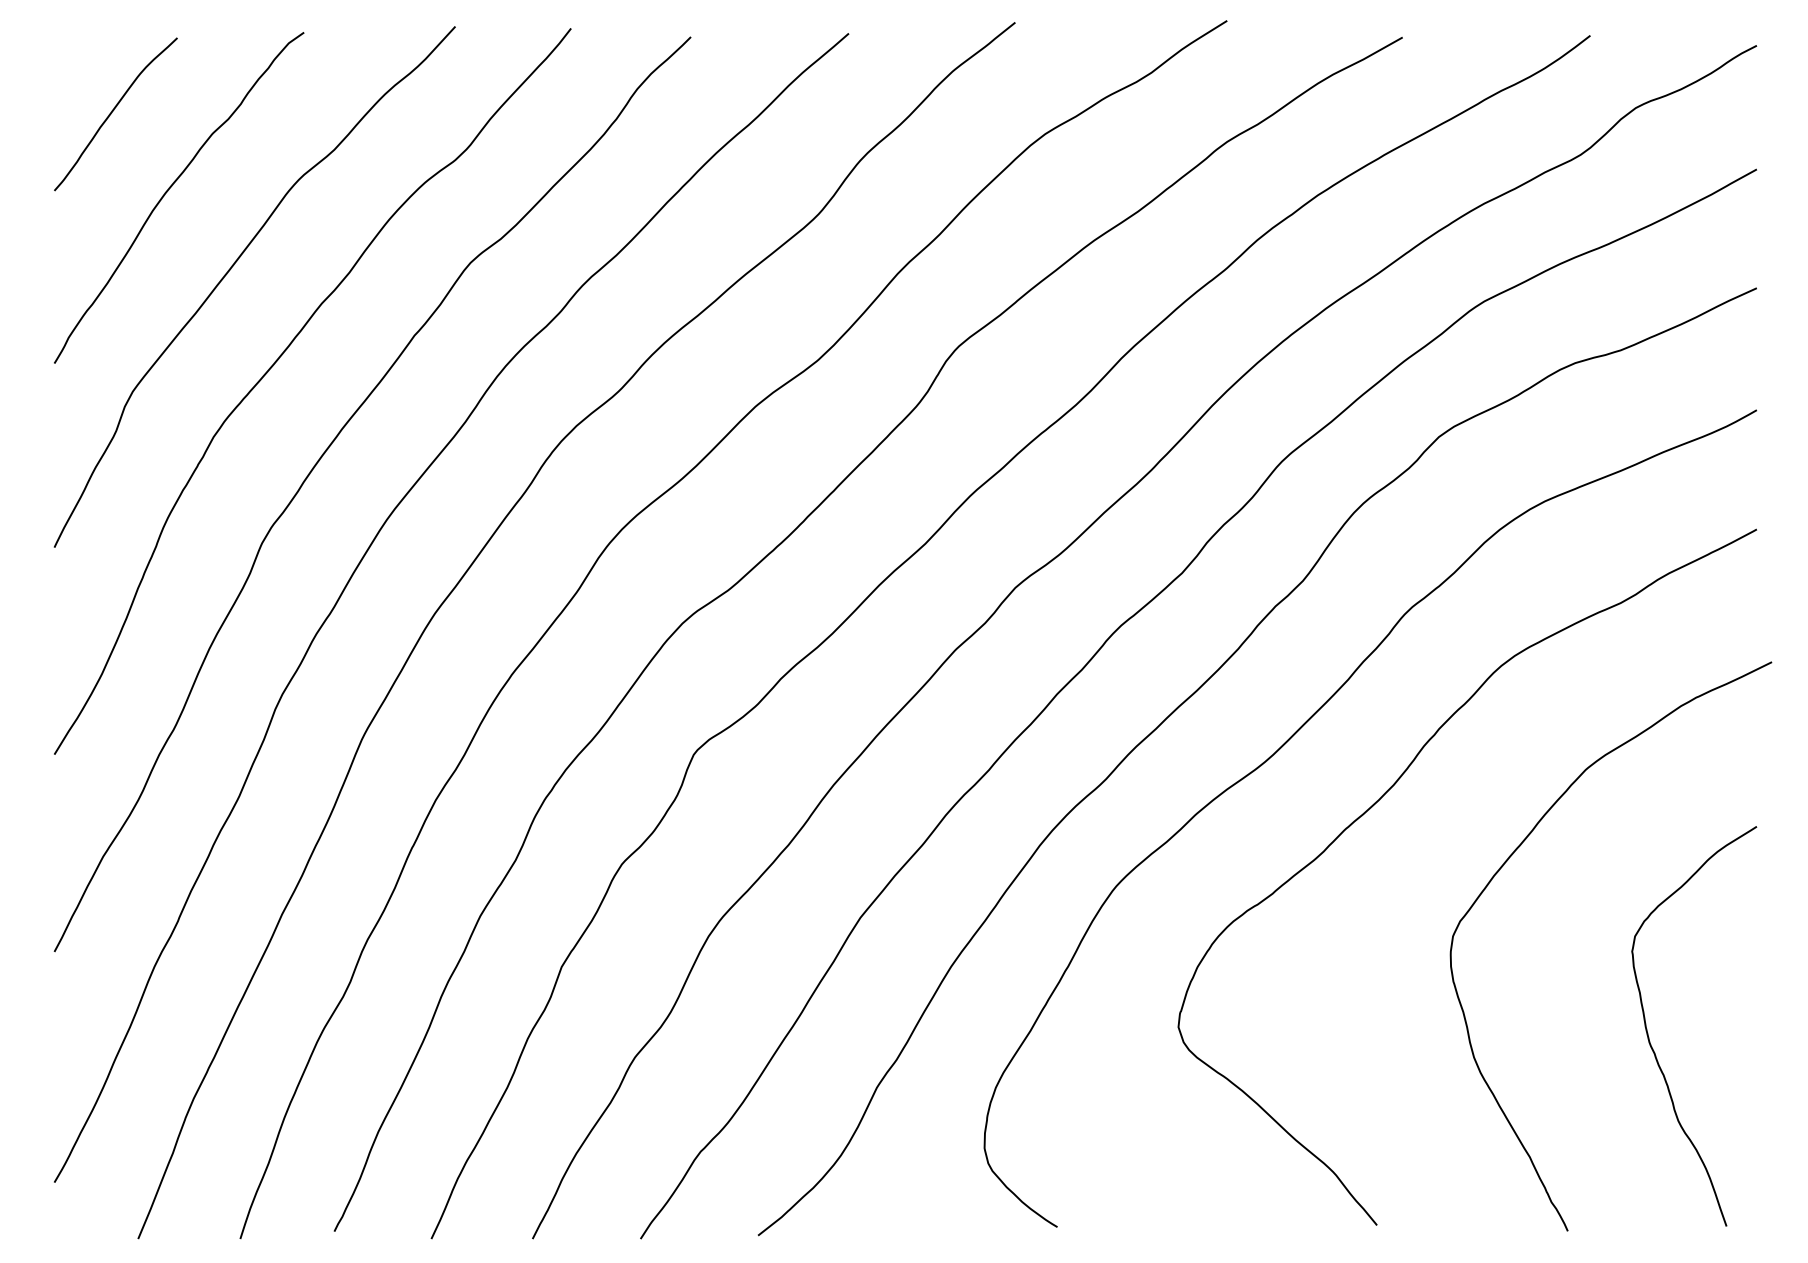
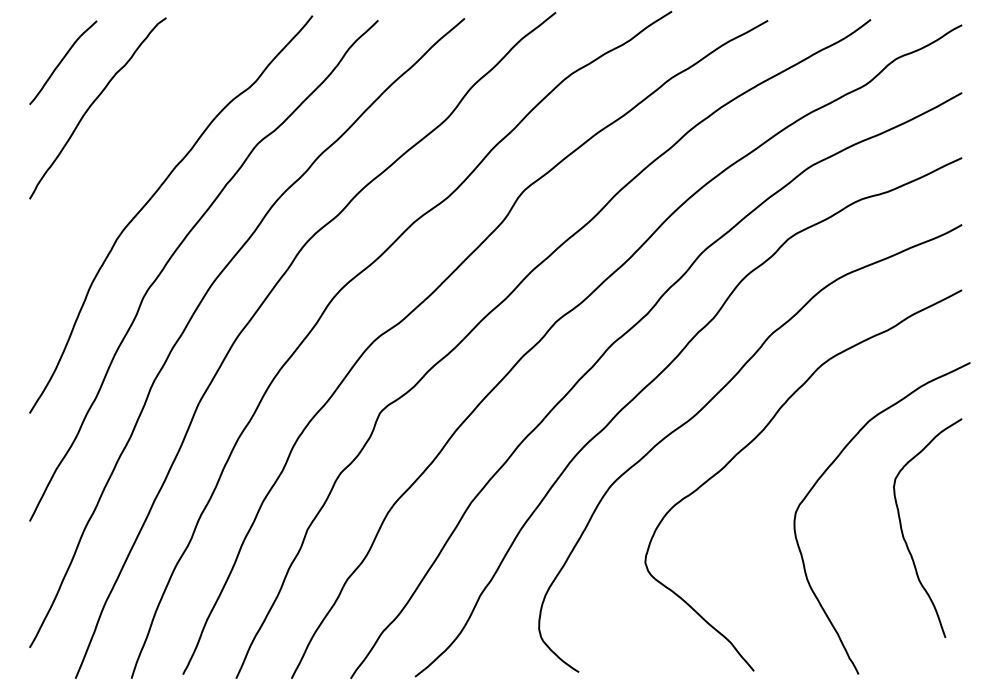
curve: (233, 269) -> (127, 147), removed
curve: (1649, 1034) -> (903, 532), moved

